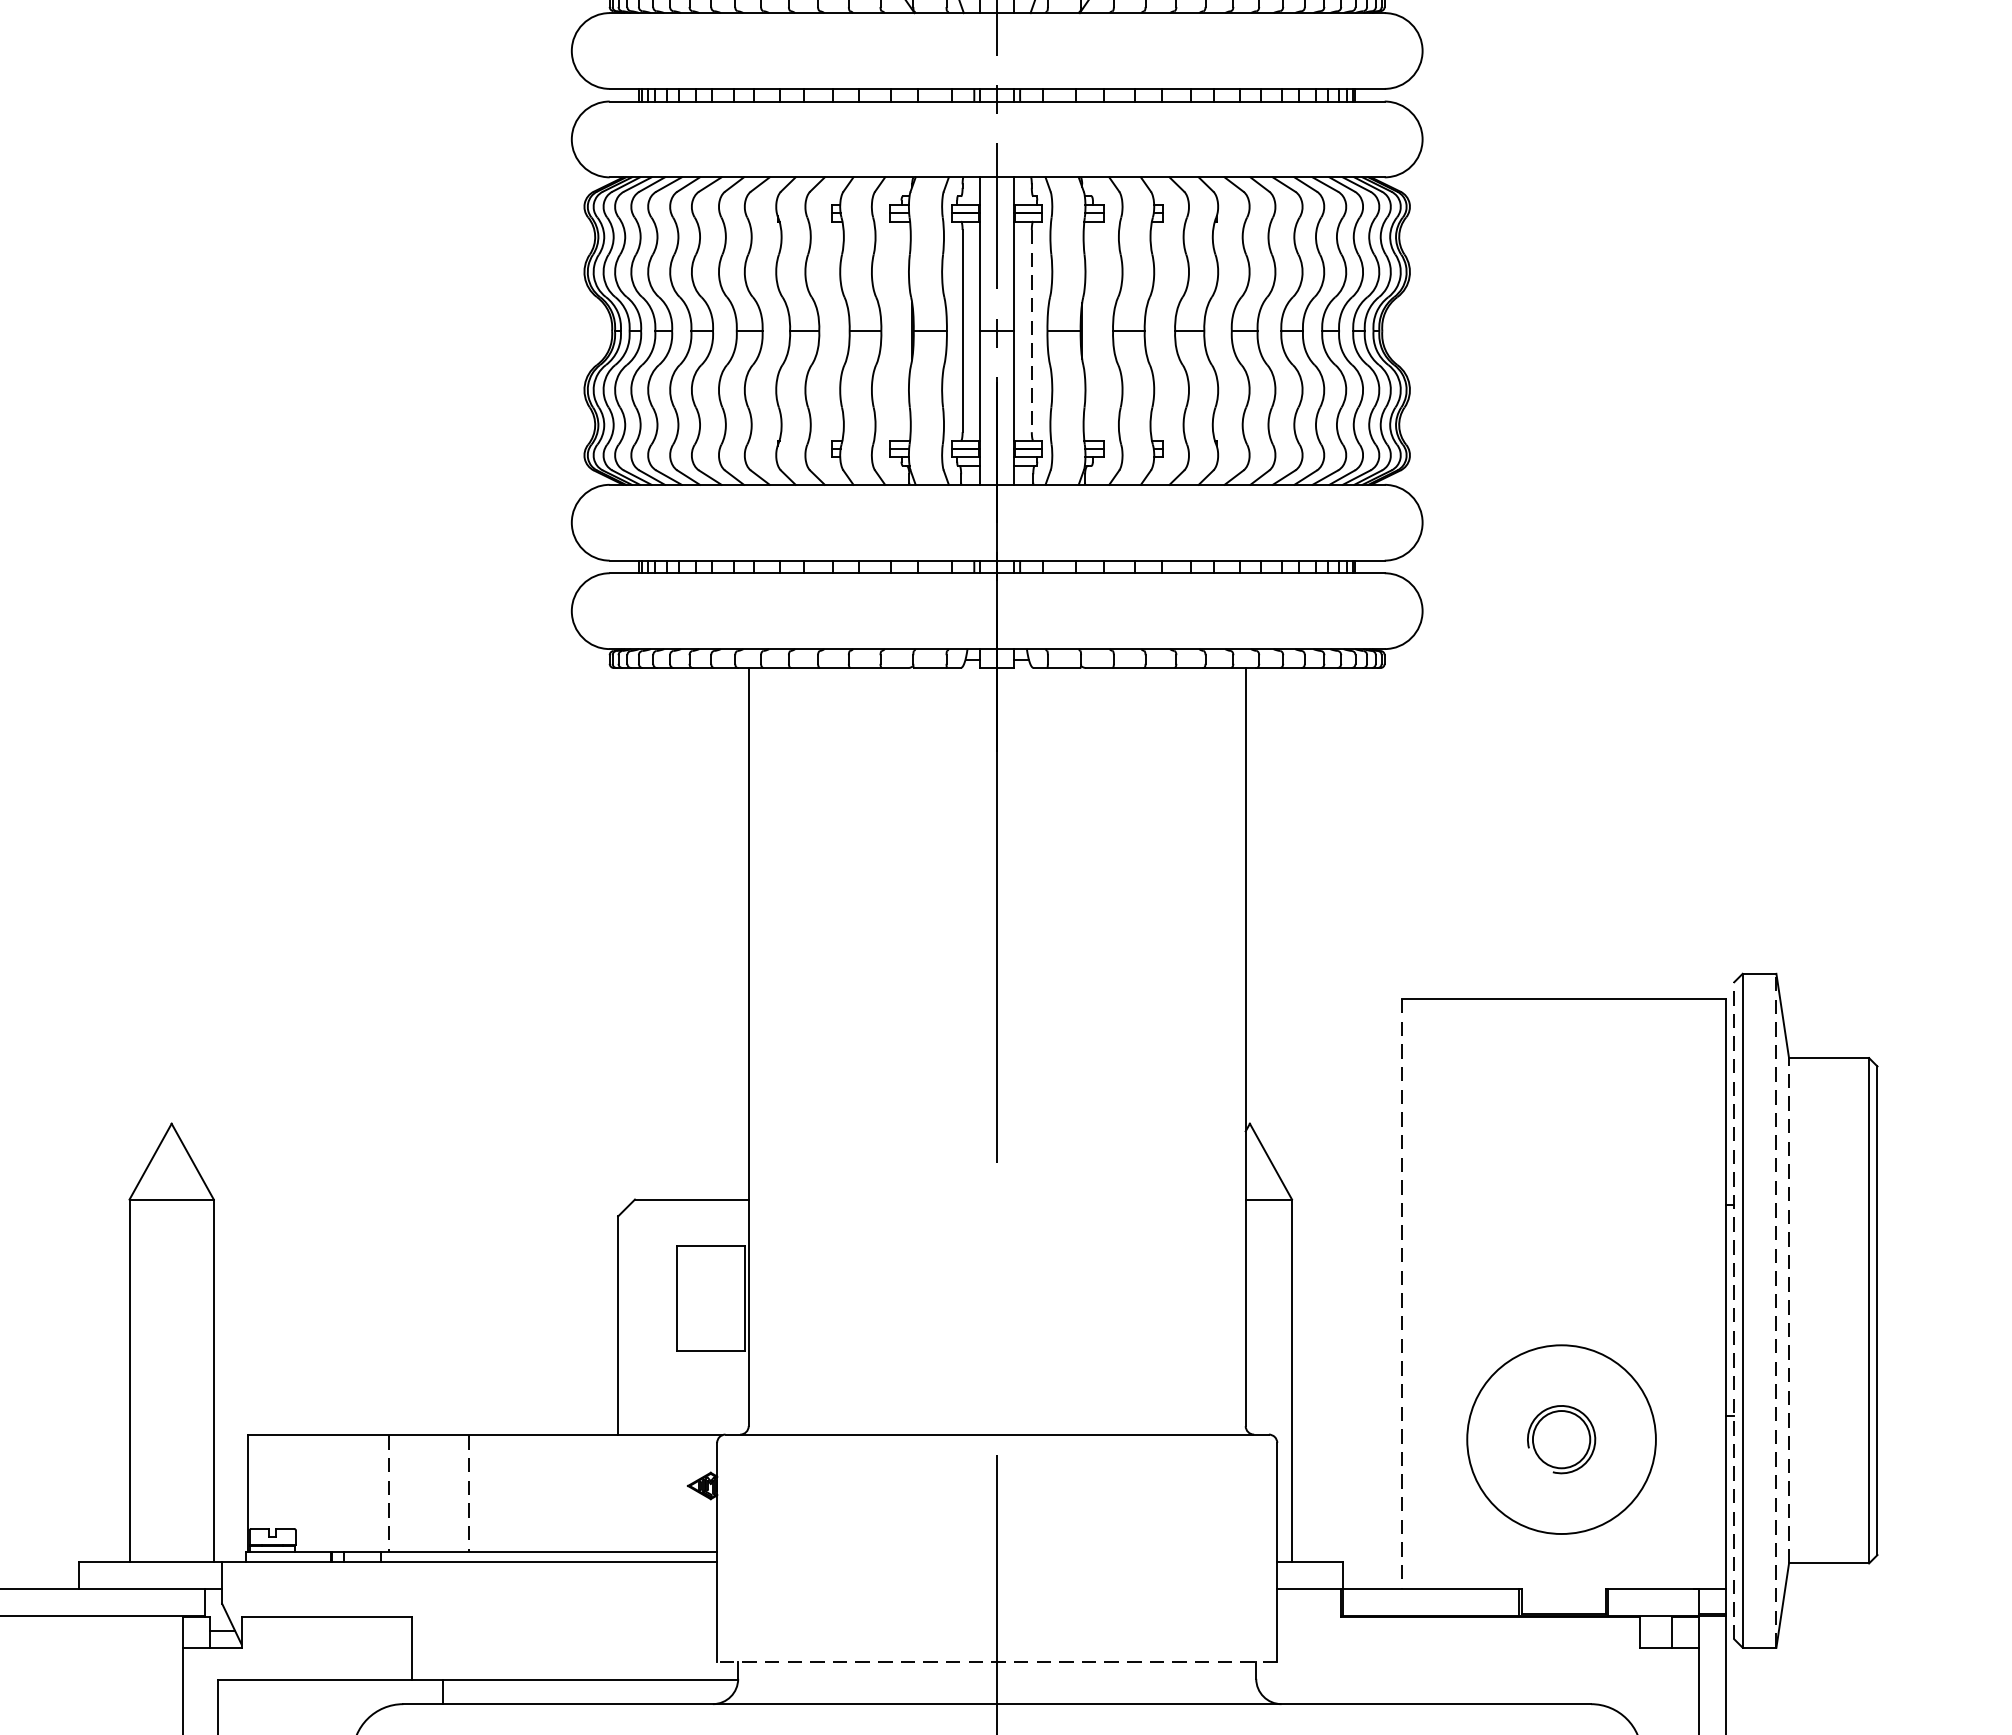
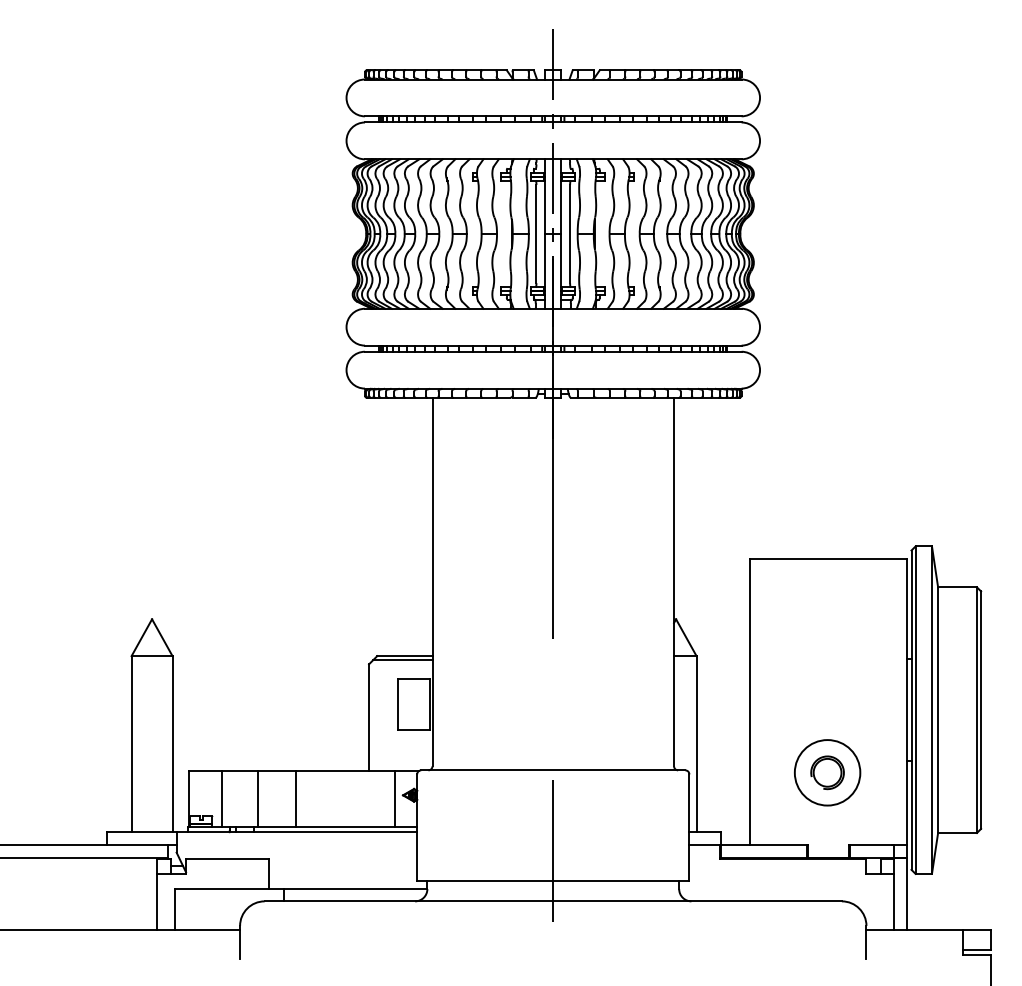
line: (1032, 332) -> (570, 234), dashed -> solid
line: (686, 1208) -> (402, 660), added
line: (1402, 1294) -> (750, 702), dashed -> solid
line: (1734, 1311) -> (911, 710), dashed -> solid
line: (1775, 1311) -> (931, 710), dashed -> solid
line: (1789, 1311) -> (938, 710), dashed -> solid
circle: (1561, 1438) -> (827, 772), size x0.71
line: (314, 1492) -> (221, 798), added
line: (670, 1492) -> (394, 798), added
line: (388, 1494) -> (257, 799), dashed -> solid
line: (468, 1494) -> (296, 799), dashed -> solid
line: (995, 1661) -> (552, 880), dashed -> solid

